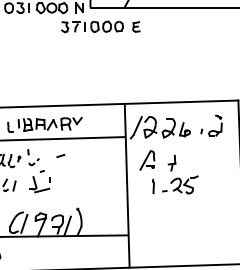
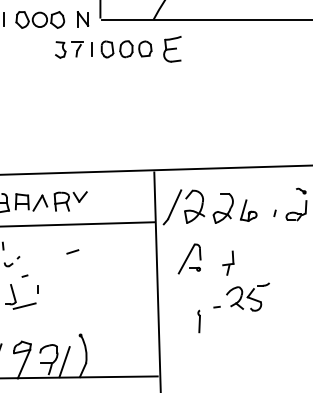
part: (136, 26) -> (172, 48), size x1.6
line: (60, 155) -> (72, 251), moved
line: (153, 186) -> (199, 321), moved

